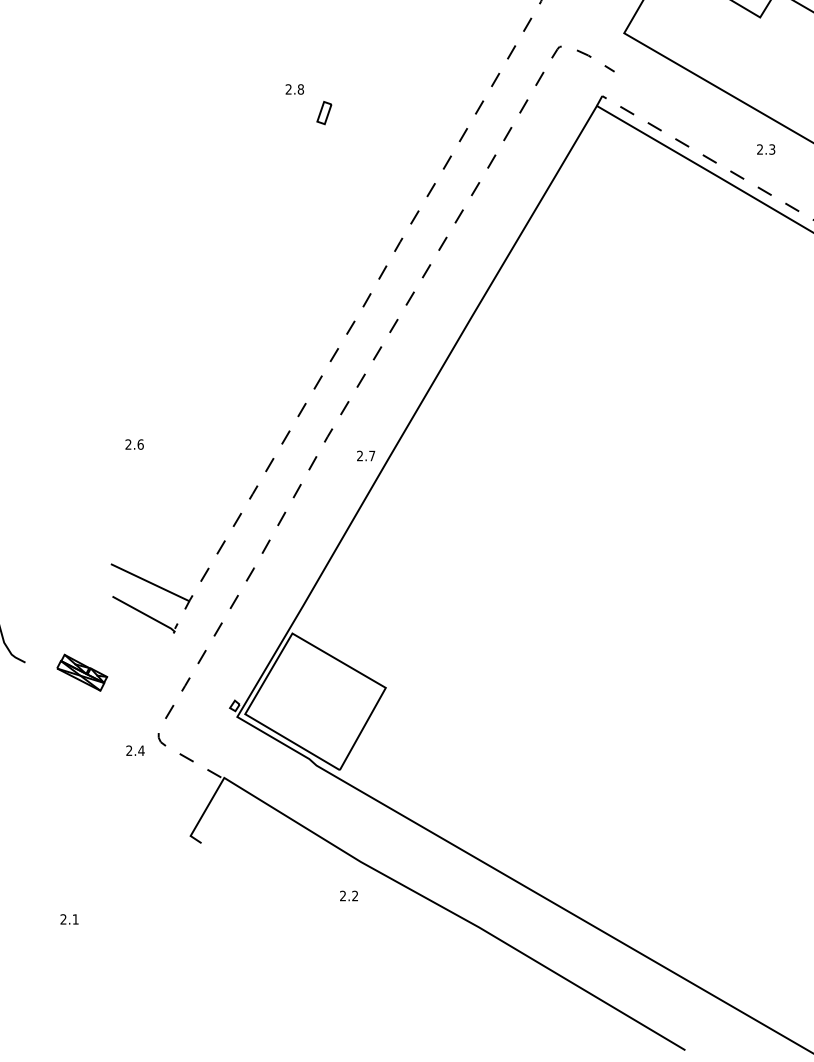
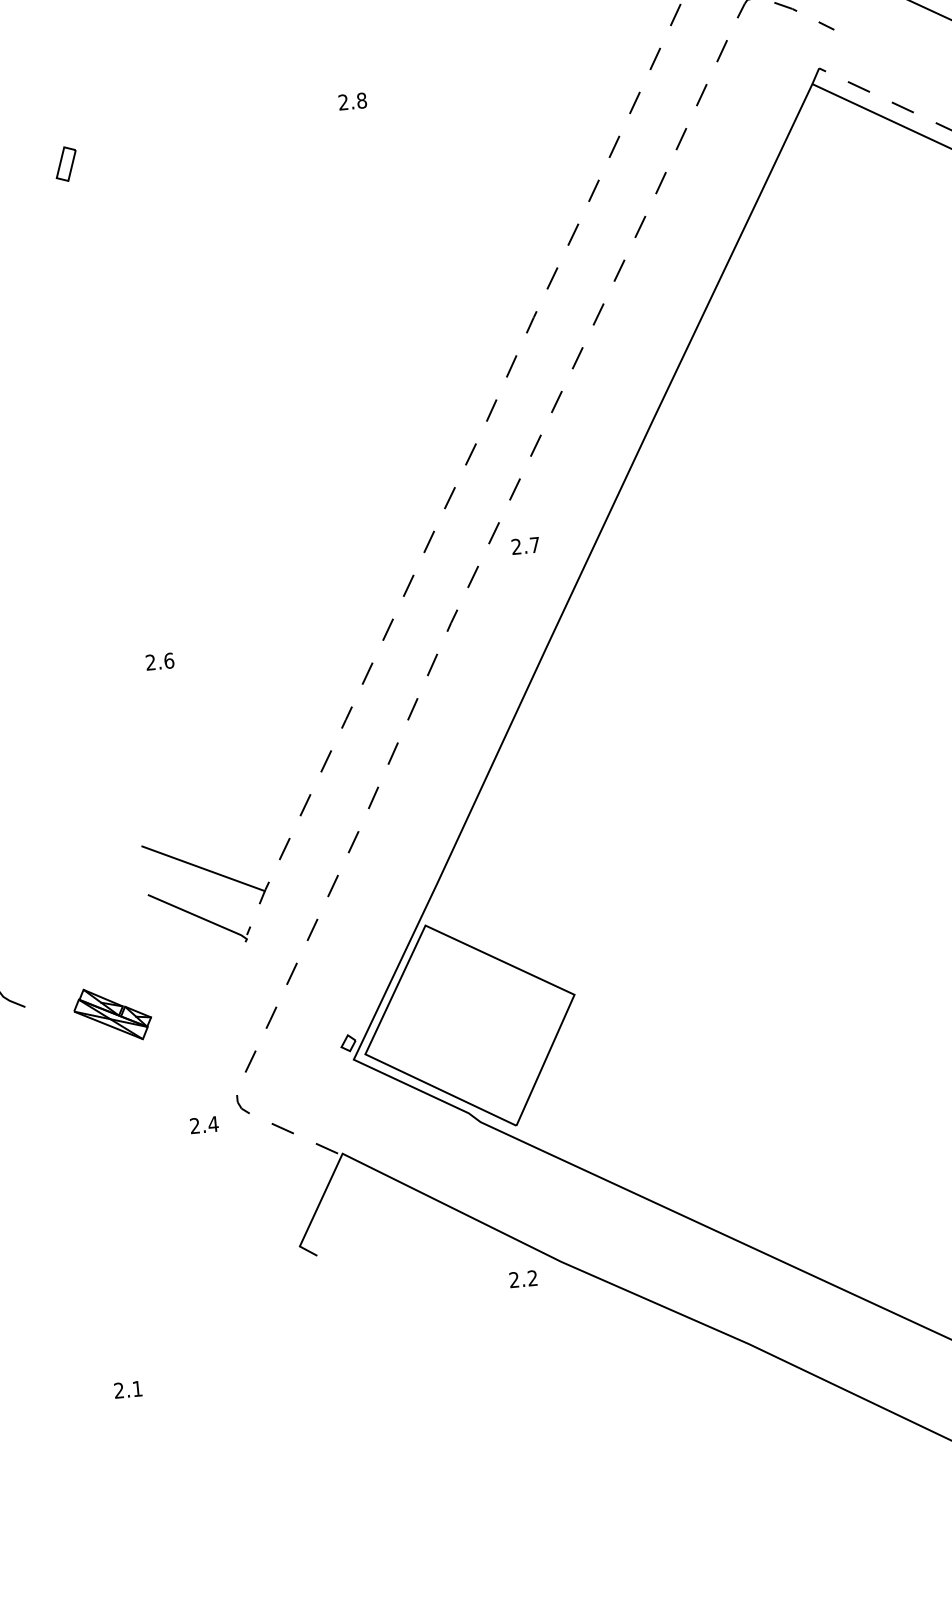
part: (324, 113) -> (66, 164), moved
text: (366, 455) -> (526, 545), moved
text: (348, 895) -> (522, 1278), moved

